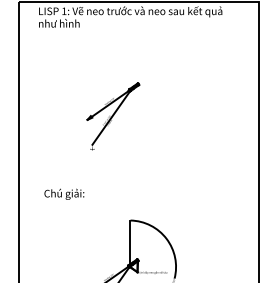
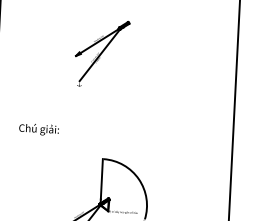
part: (113, 116) -> (102, 53), moved

